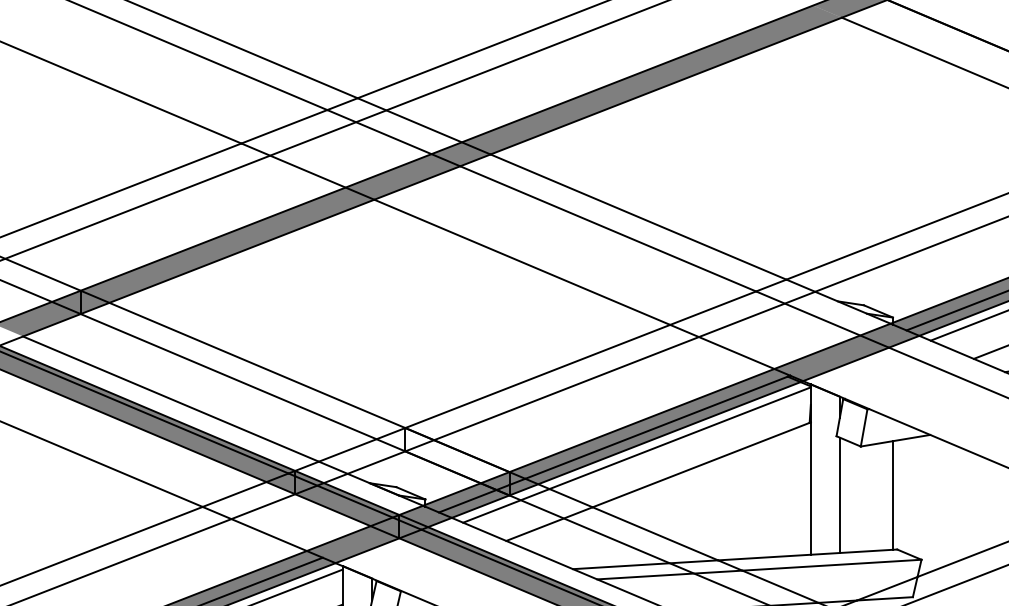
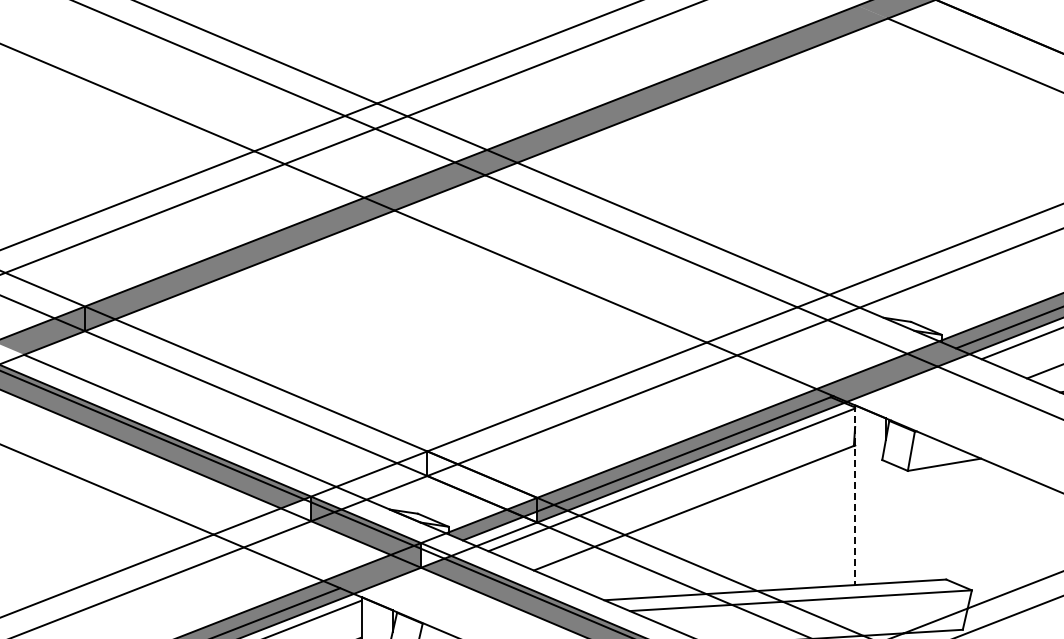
line: (811, 469) -> (855, 495), solid -> dashed
fill: (280, 482) -> (295, 508), removed
line: (839, 495) -> (885, 522), removed
line: (892, 495) -> (941, 522), removed
fill: (454, 511) -> (479, 539), removed

